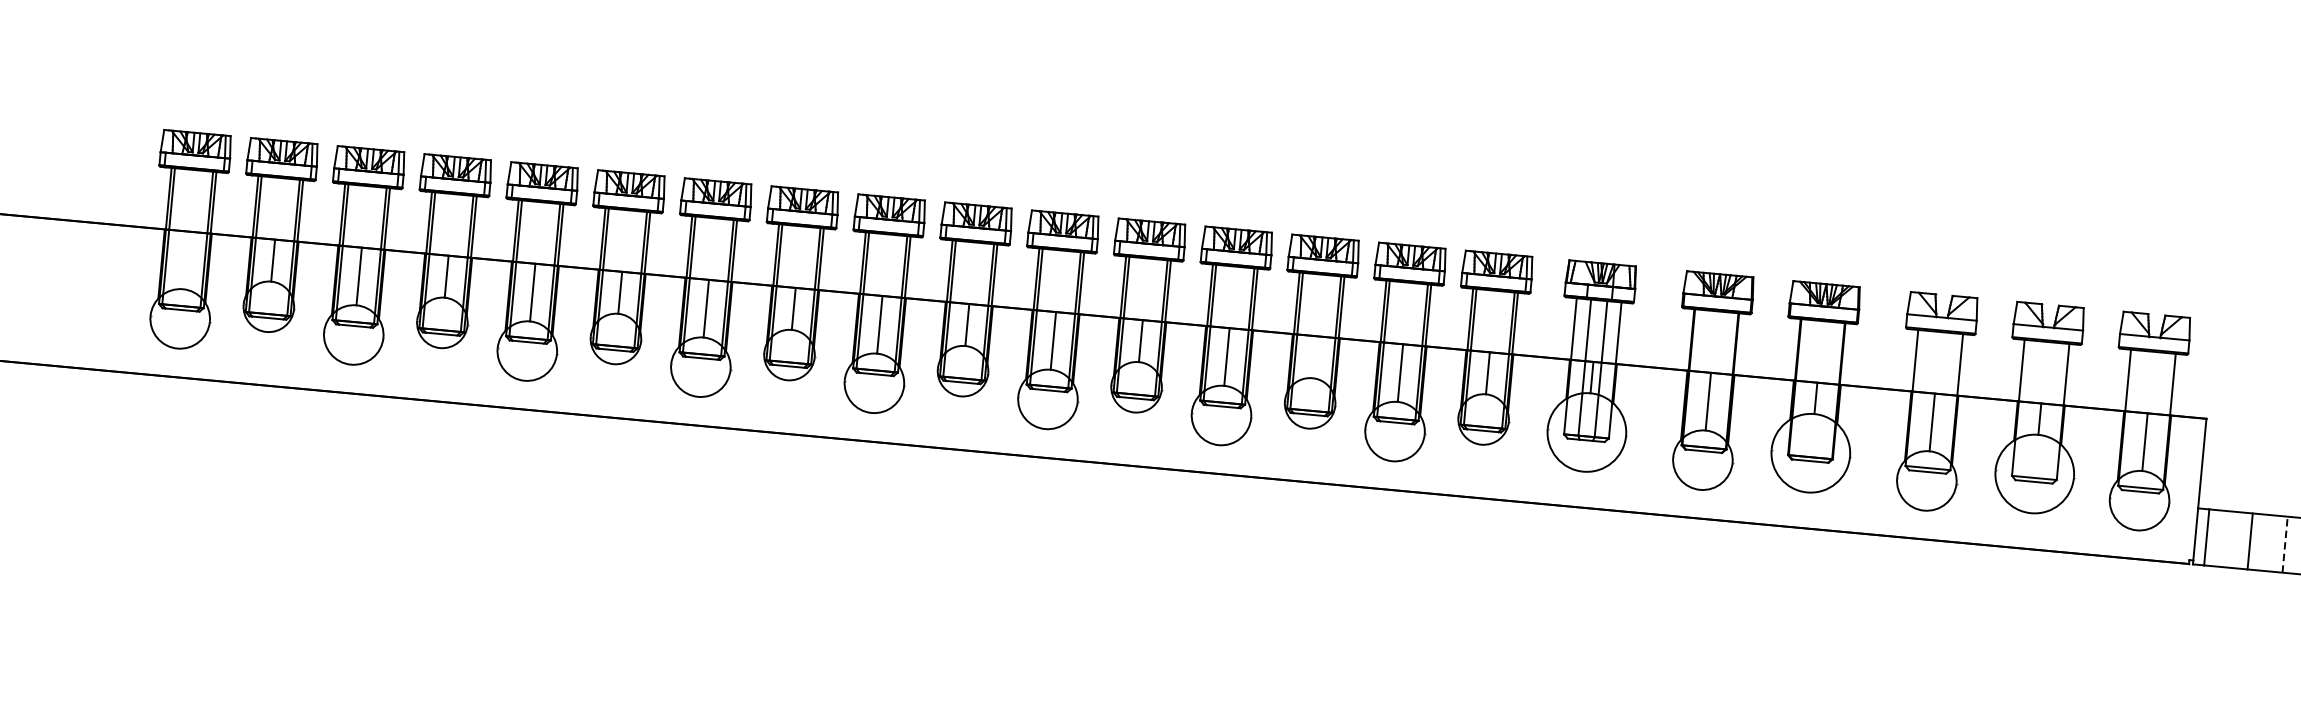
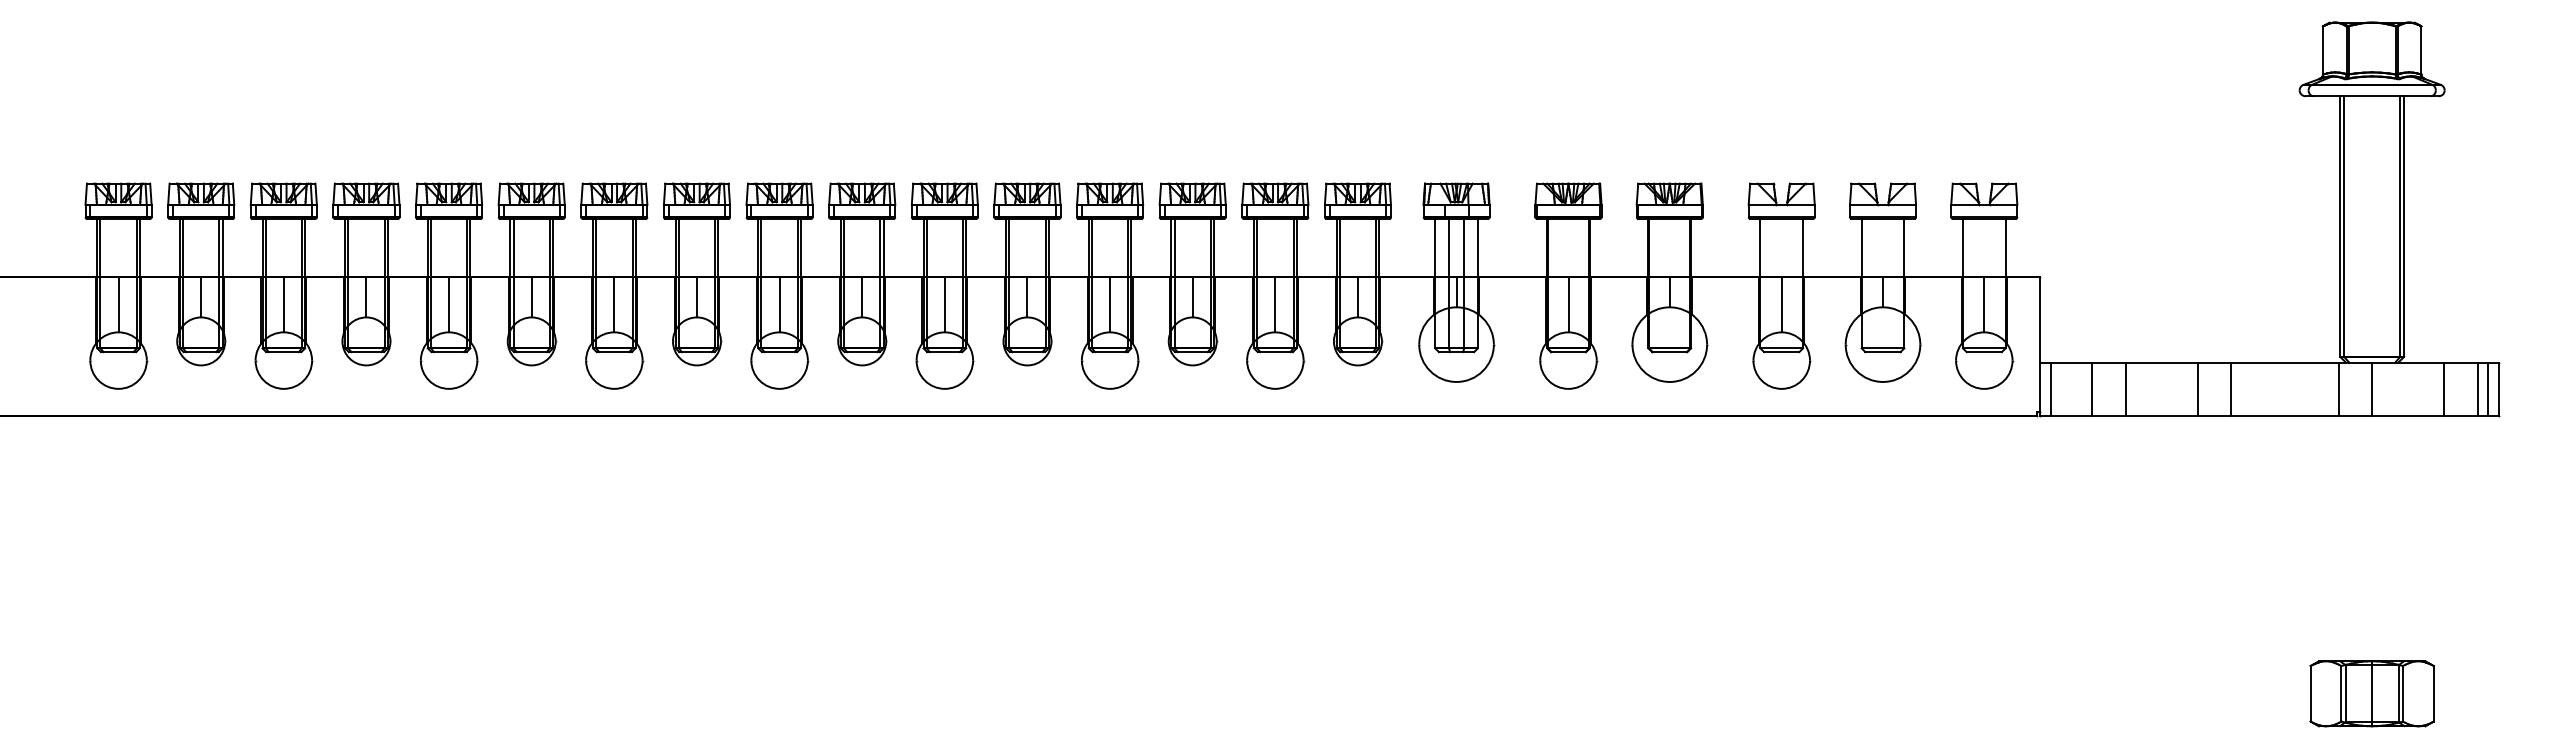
line: (185, 259) -> (118, 304), added
line: (1314, 357) -> (1192, 297), added
line: (2285, 544) -> (2125, 389), dashed -> solid

